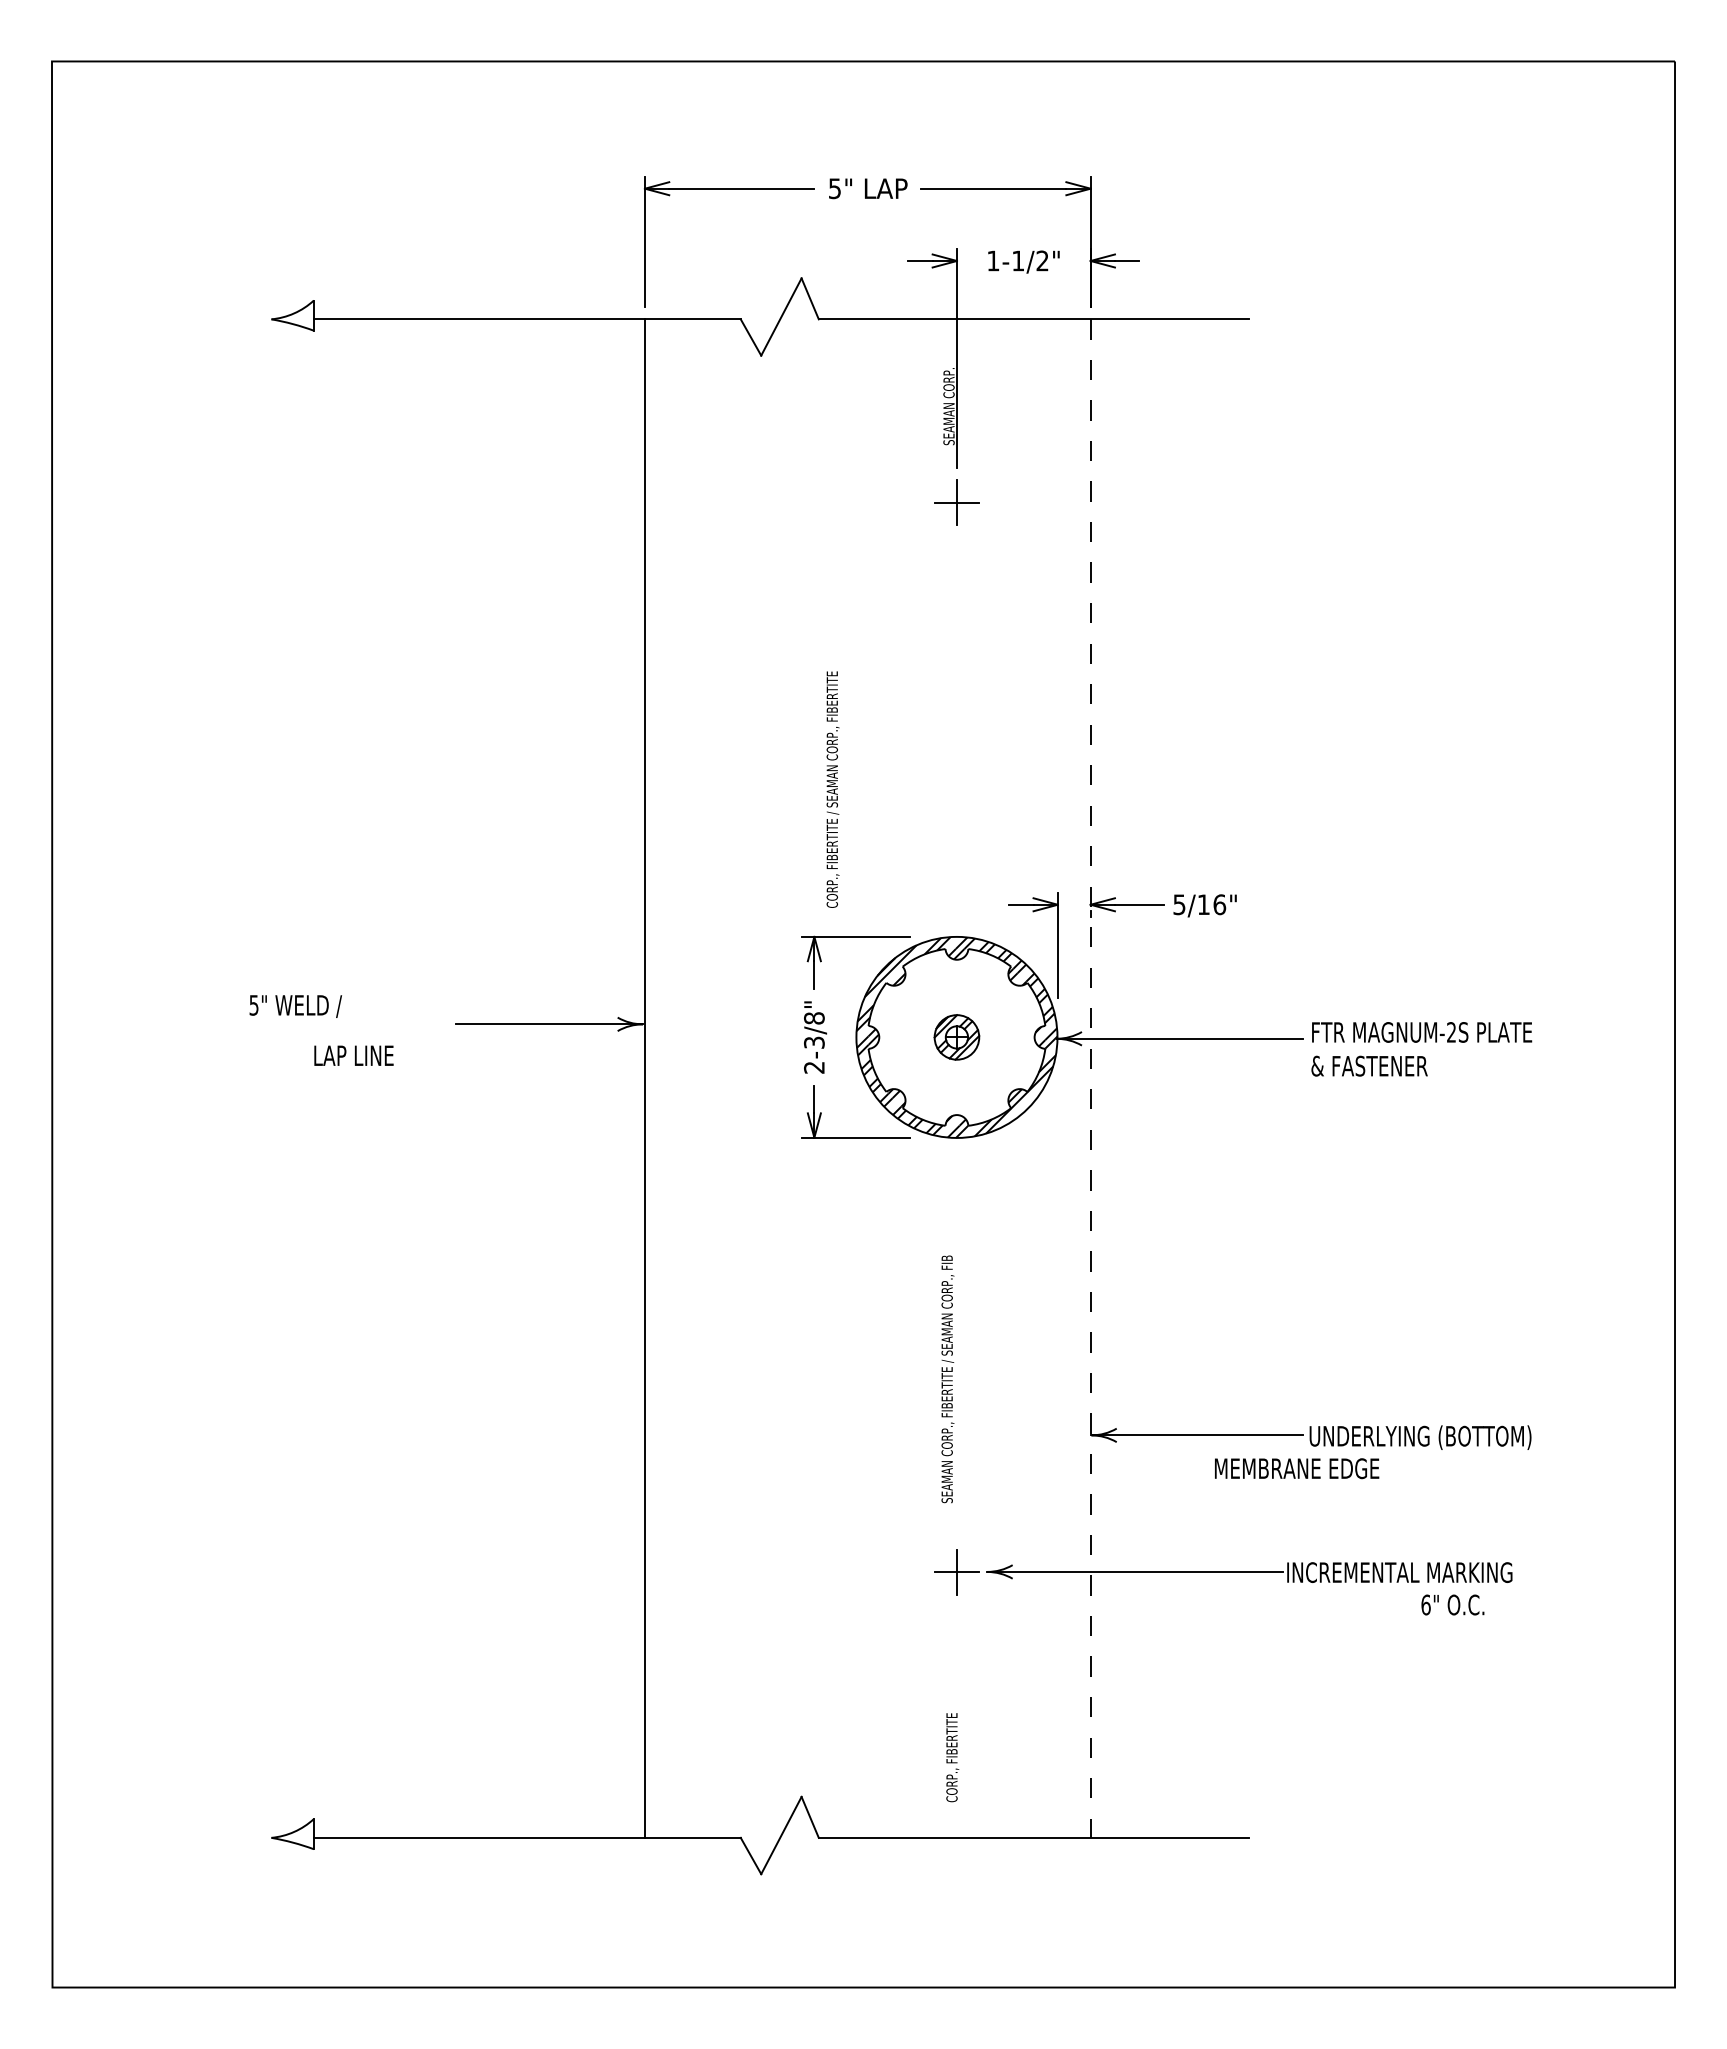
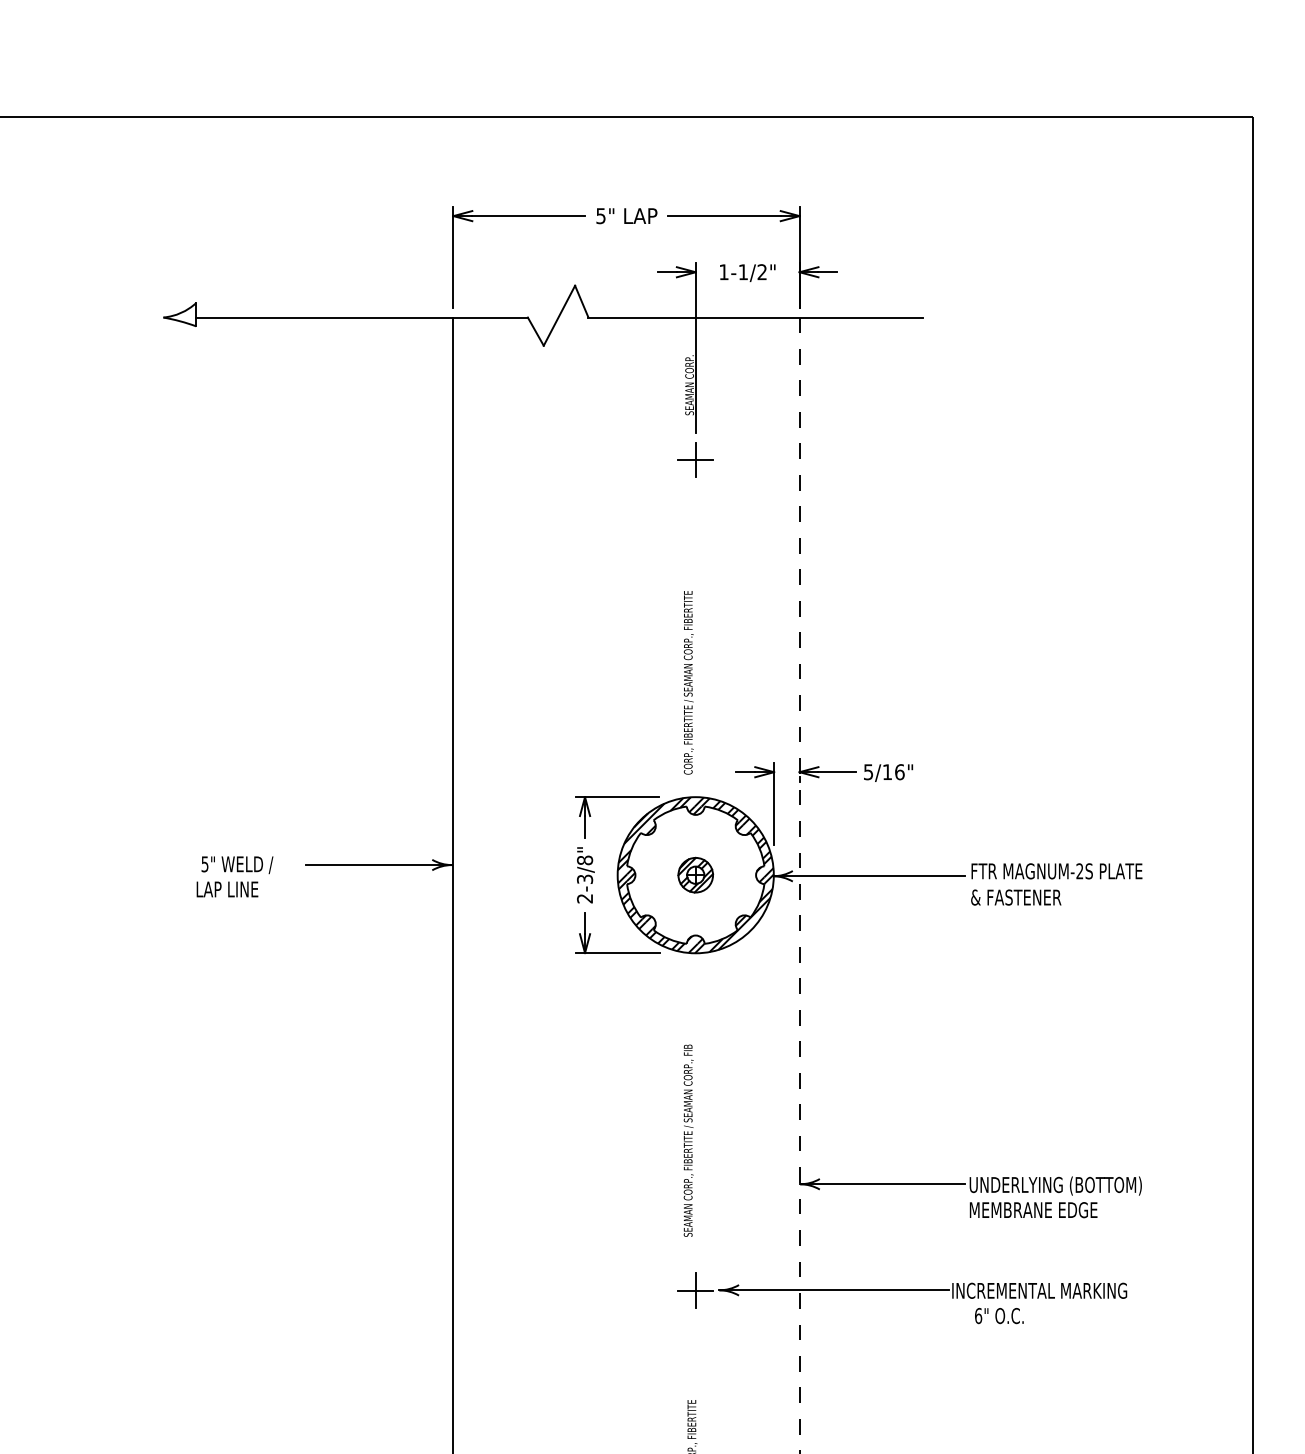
text: (832, 789) -> (688, 682), moved
text: (295, 1006) -> (237, 865), moved
text: (1297, 1468) -> (1034, 1209), moved
text: (1452, 1604) -> (999, 1315), moved

